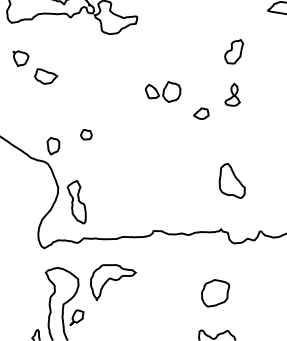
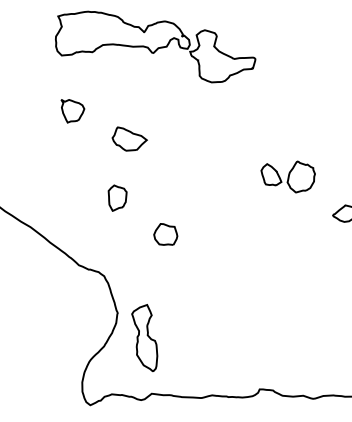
part: (46, 76) -> (130, 139), moved
part: (86, 134) -> (166, 234), size x1.4
part: (53, 146) -> (117, 198), moved

